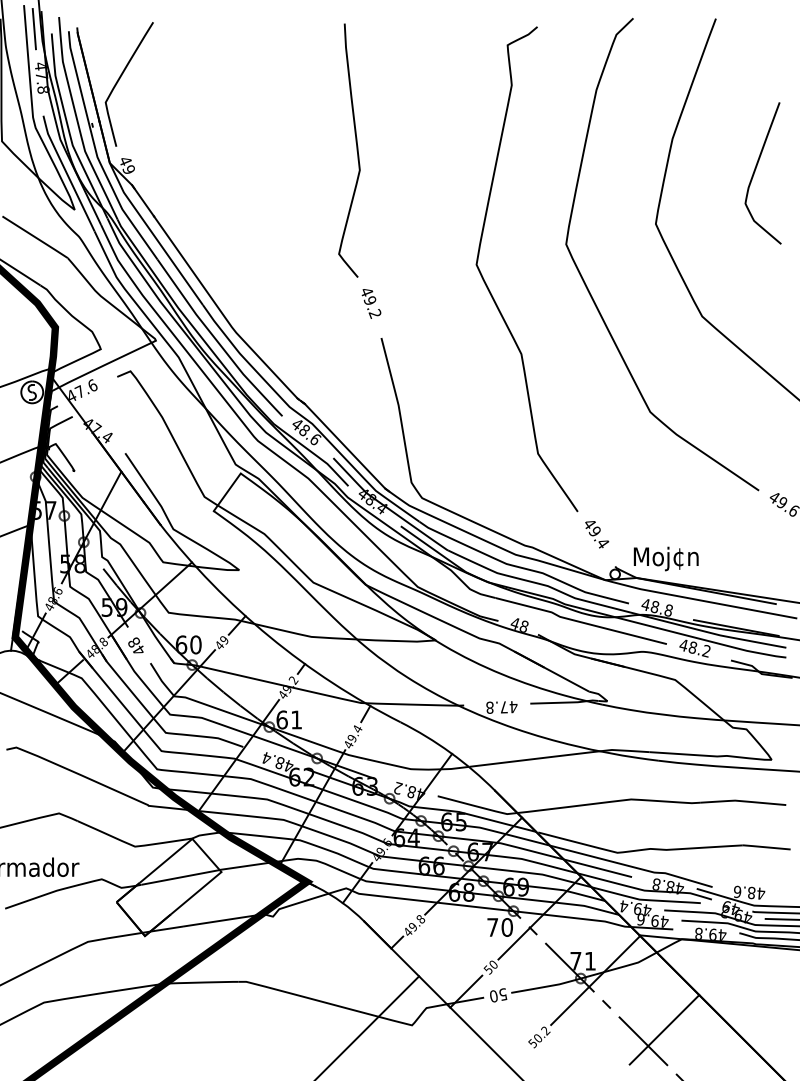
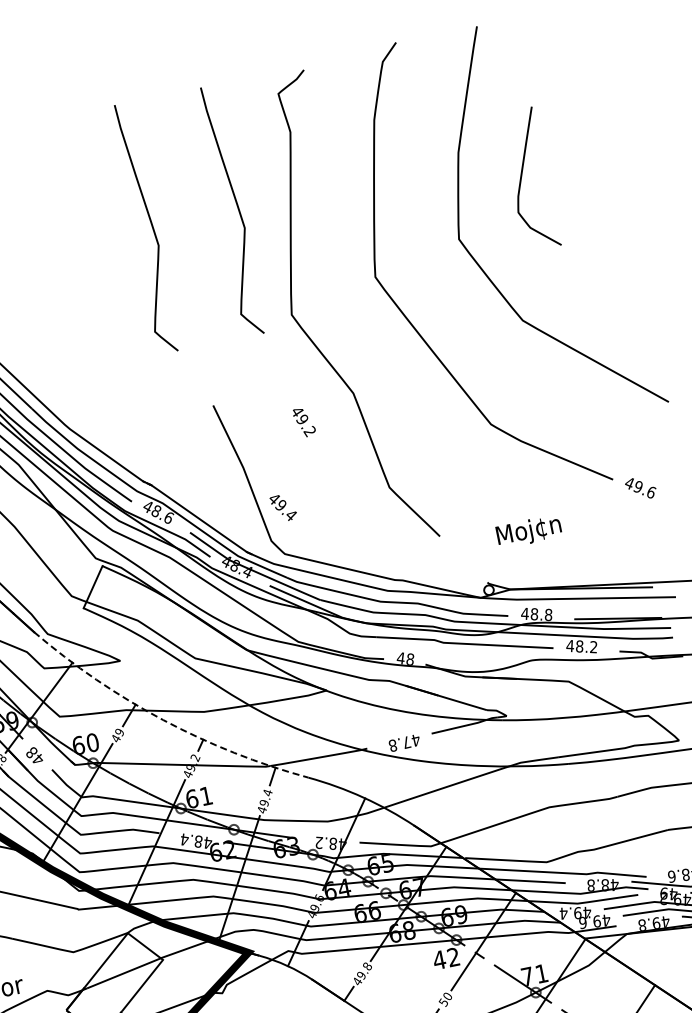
curve: (444, 150) -> (237, 209), added
curve: (755, 172) -> (522, 180), moved
text: (371, 303) -> (304, 422), moved
text: (597, 534) -> (284, 507), moved
text: (665, 558) -> (528, 531), moved
arc: (269, 636) -> (163, 719), solid -> dashed
text: (499, 927) -> (446, 958), 70 -> 42

